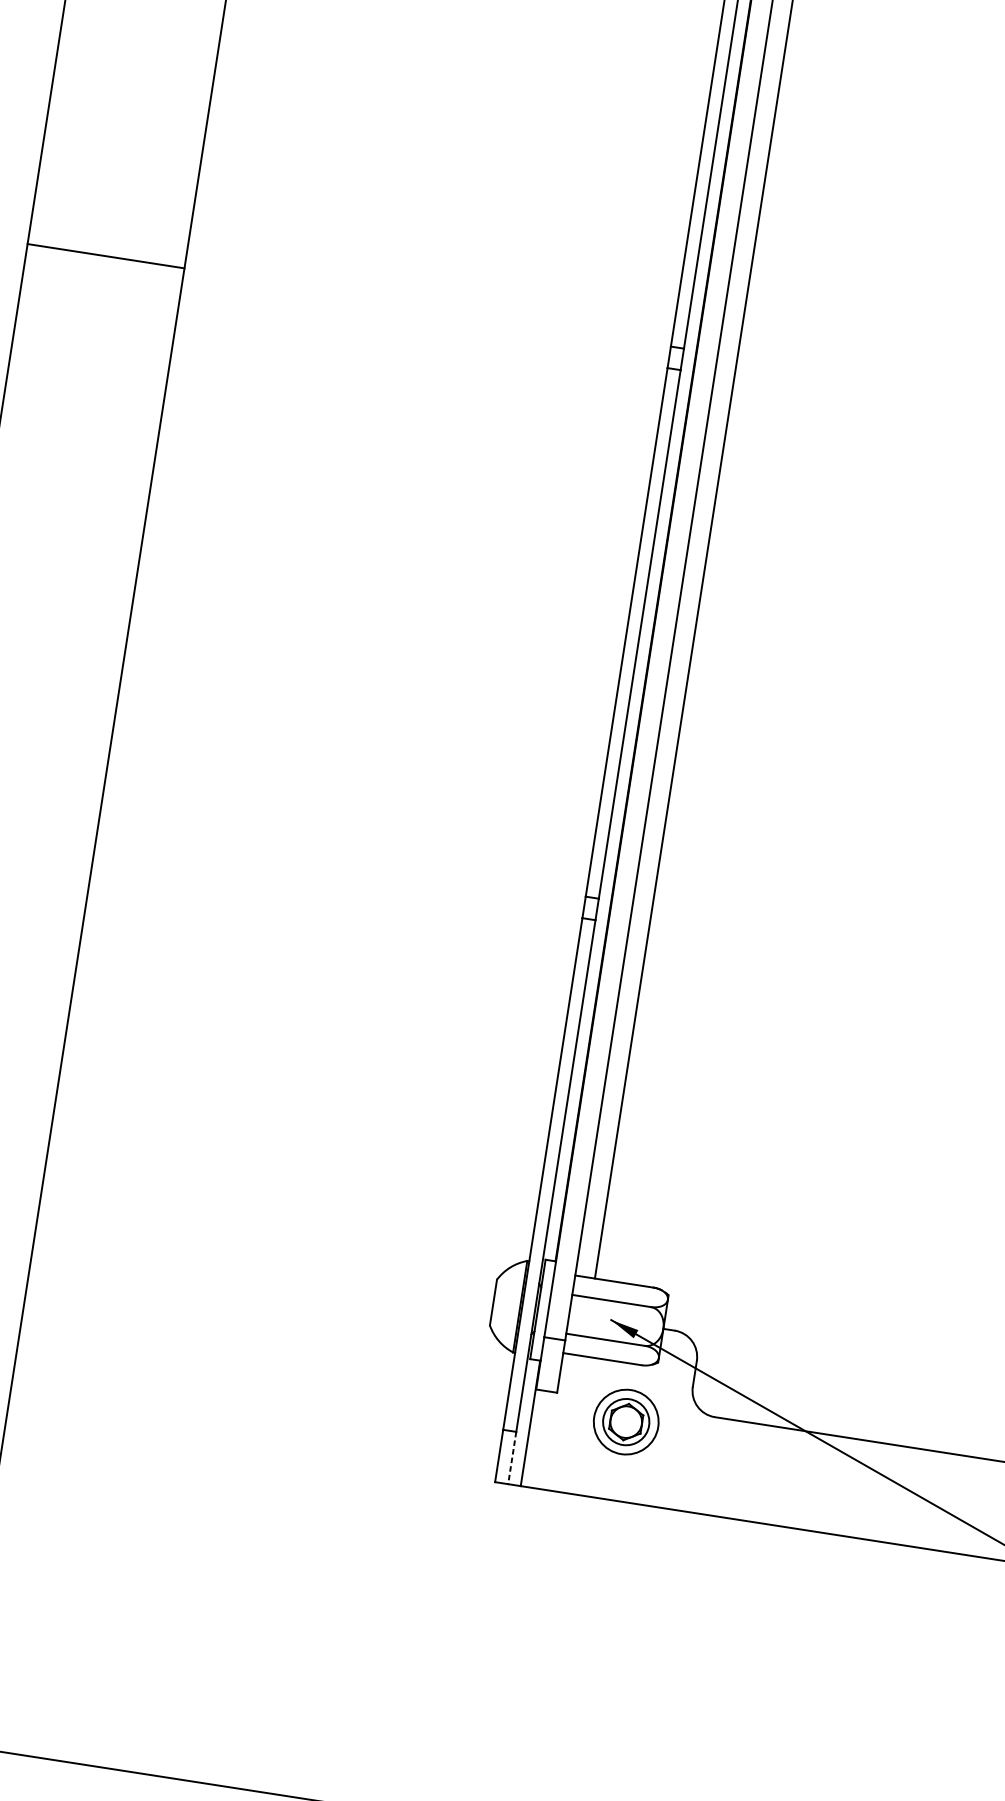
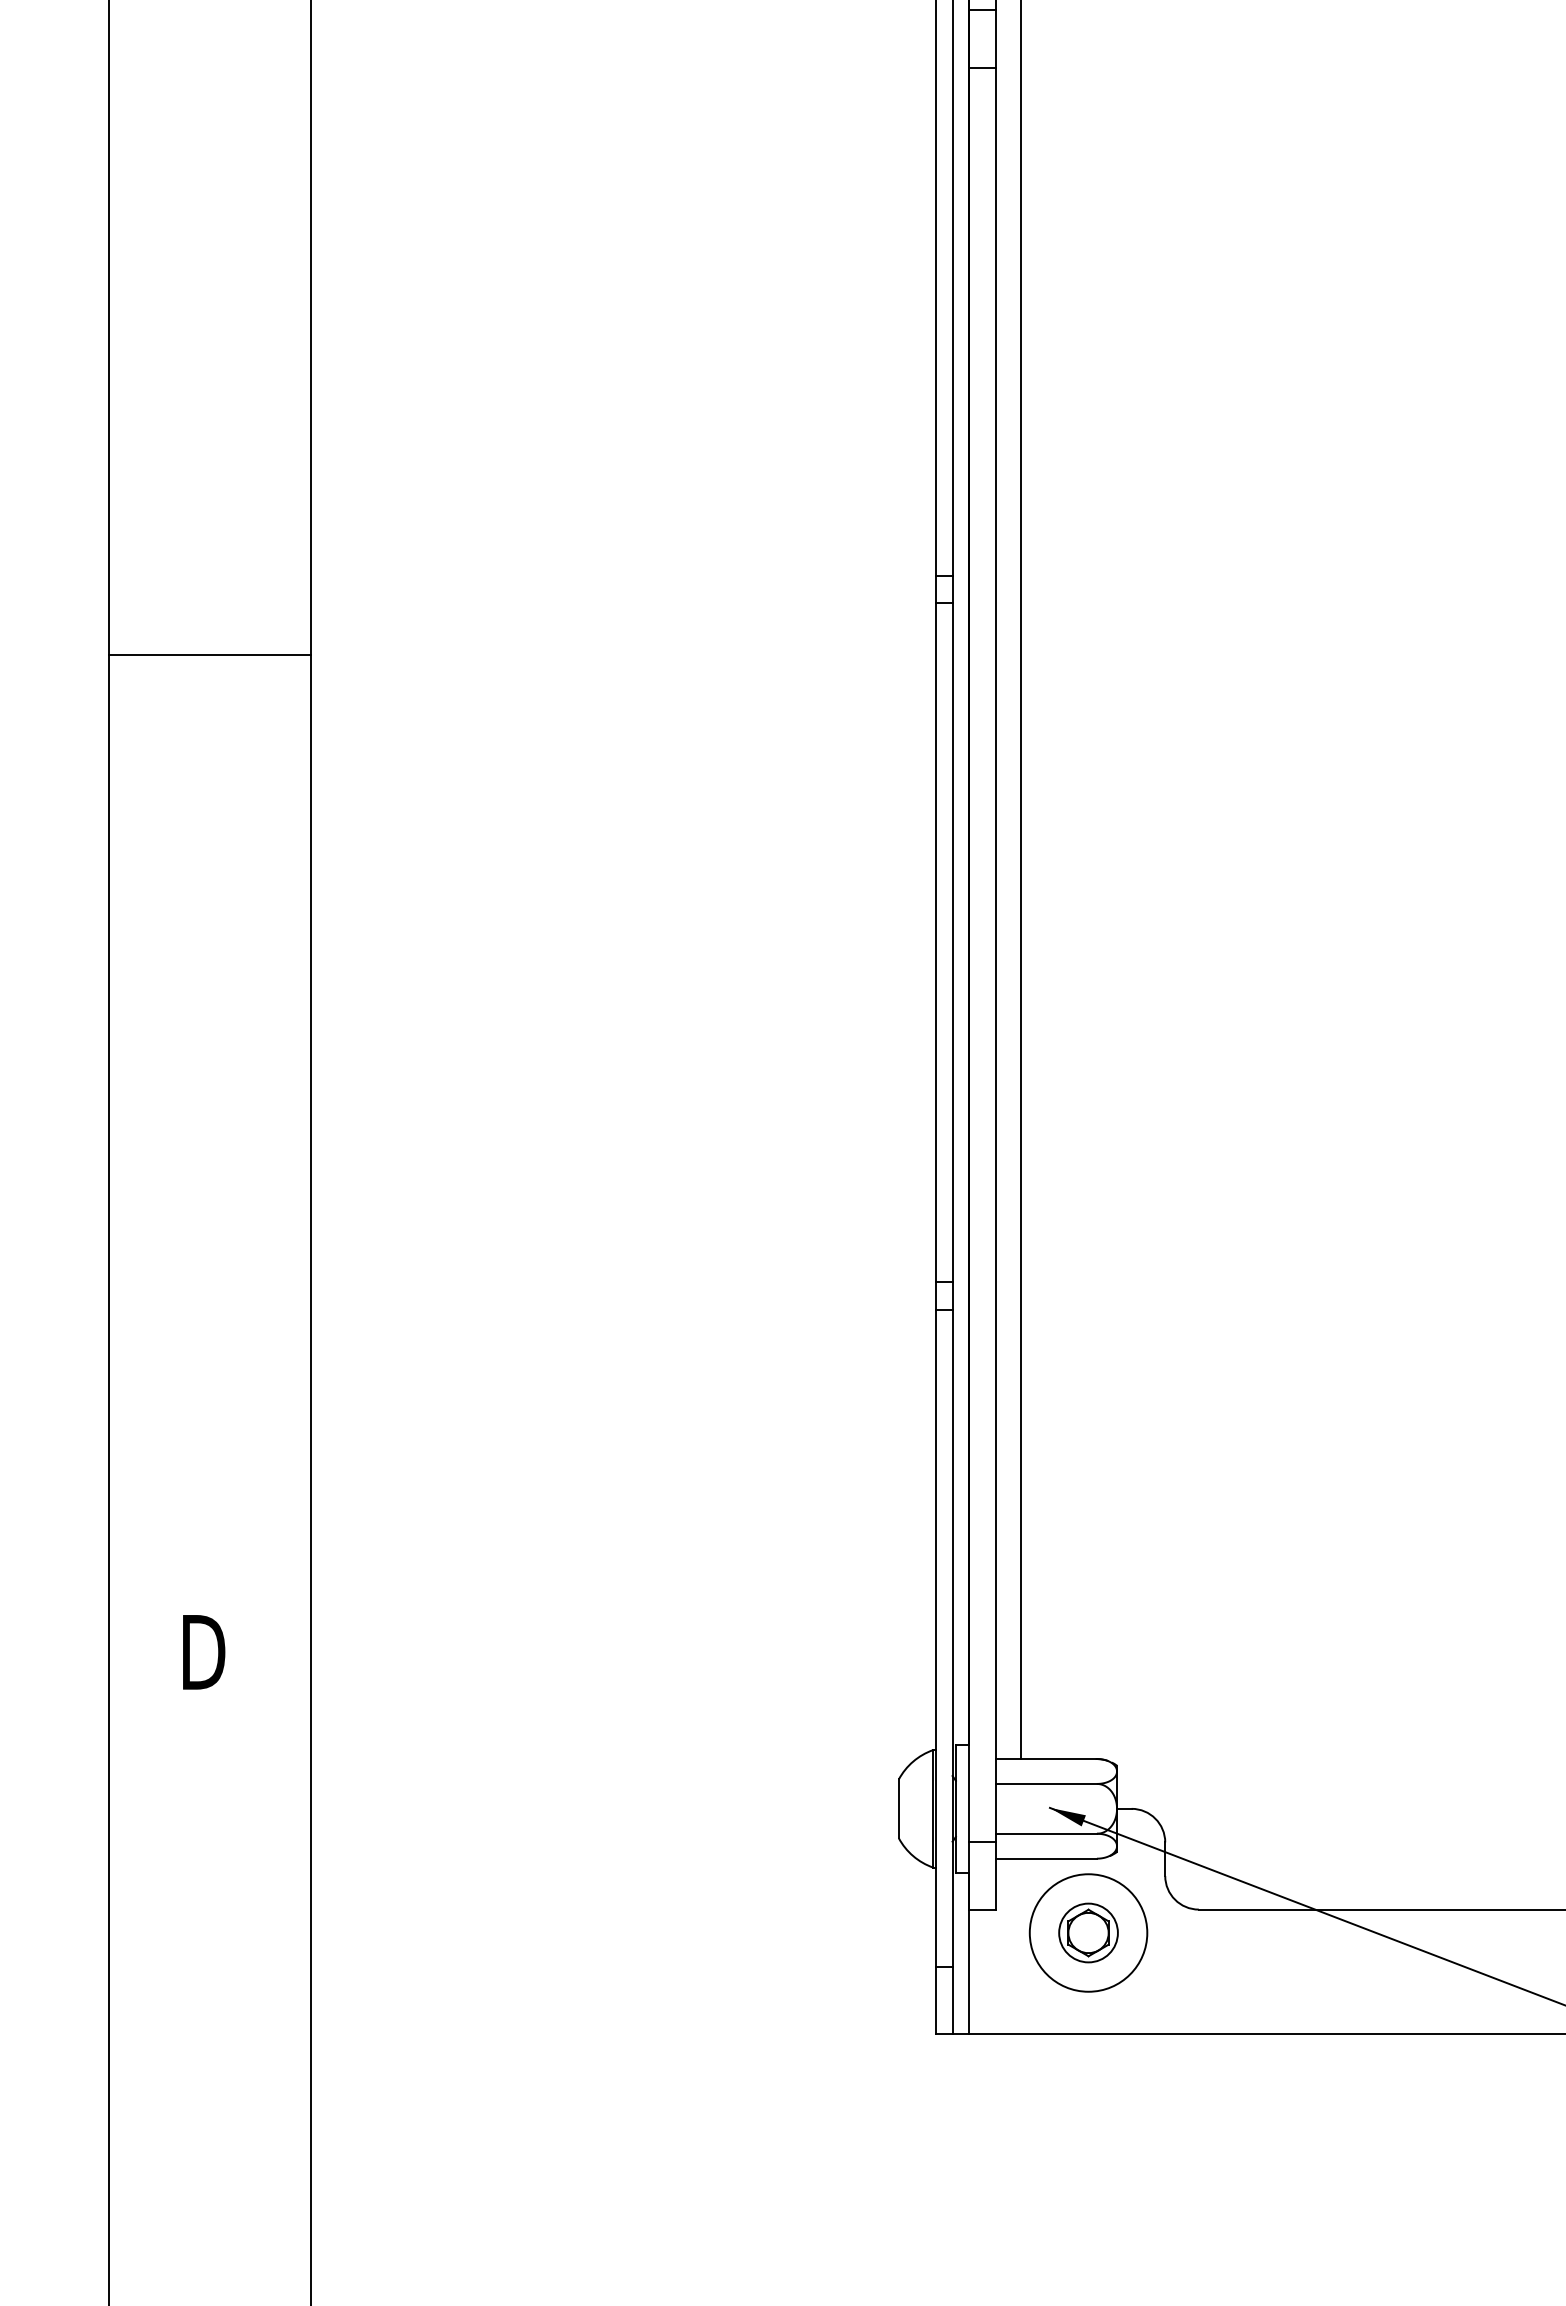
line: (105, 255) -> (209, 654), moved
circle: (626, 1421) -> (1088, 1932), size x1.43
line: (512, 1458) -> (952, 2000), dashed -> solid

